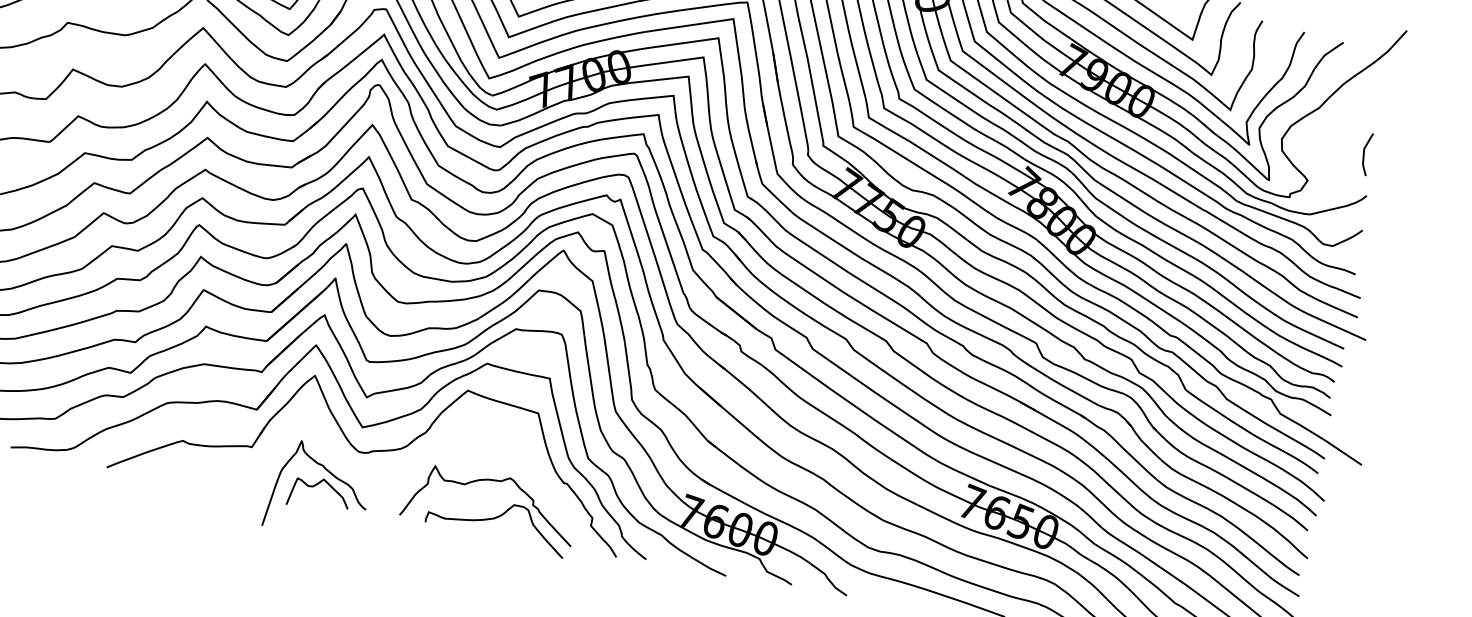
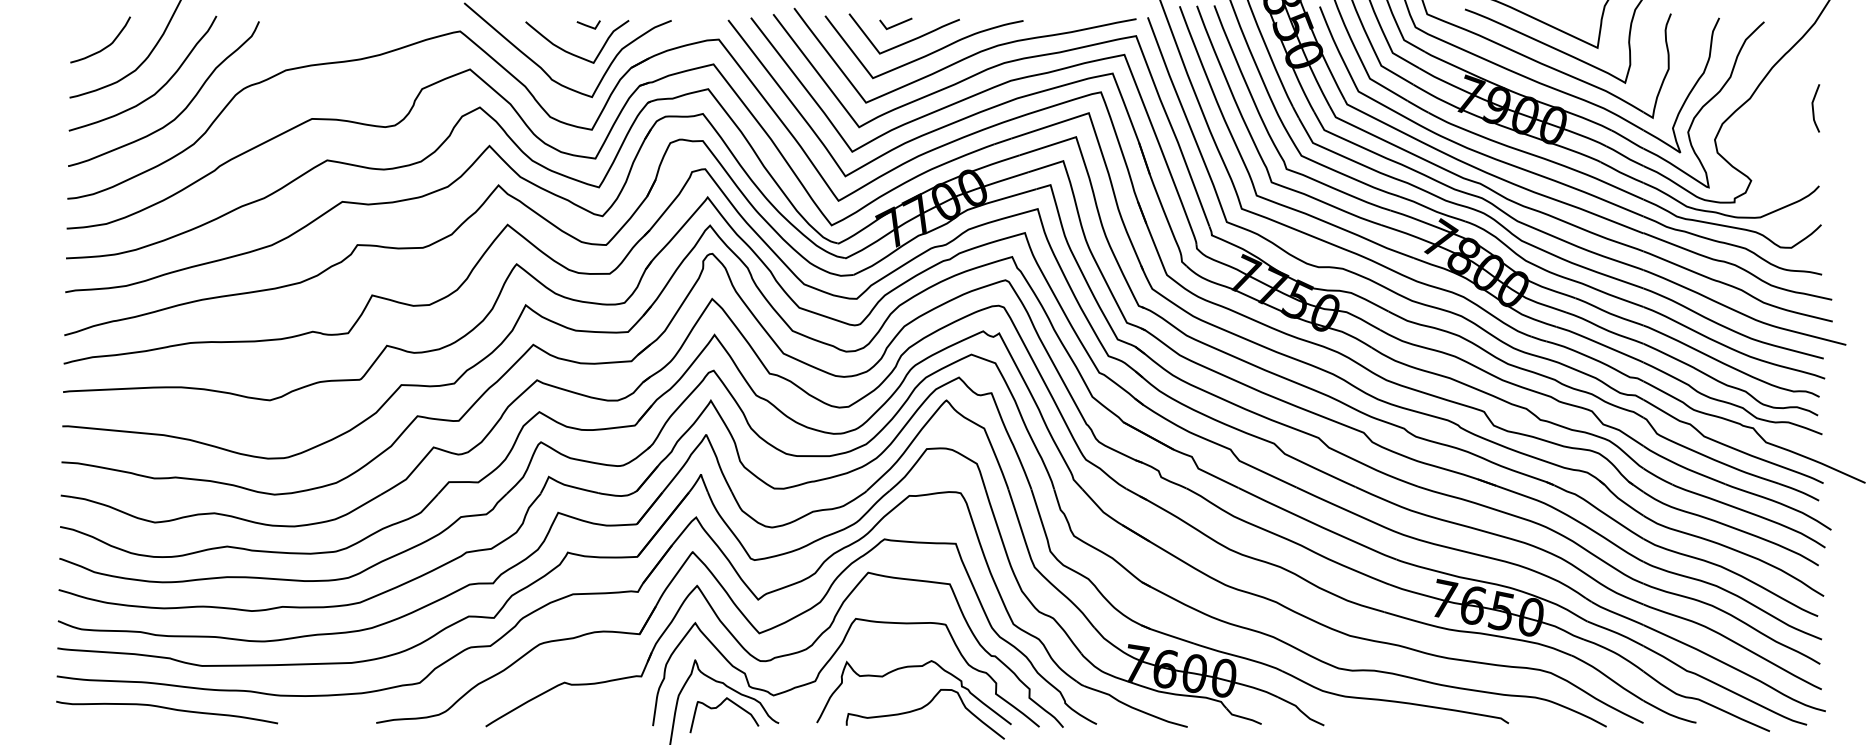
curve: (1364, 154) -> (1813, 108), moved
curve: (422, 461) -> (831, 659), added

